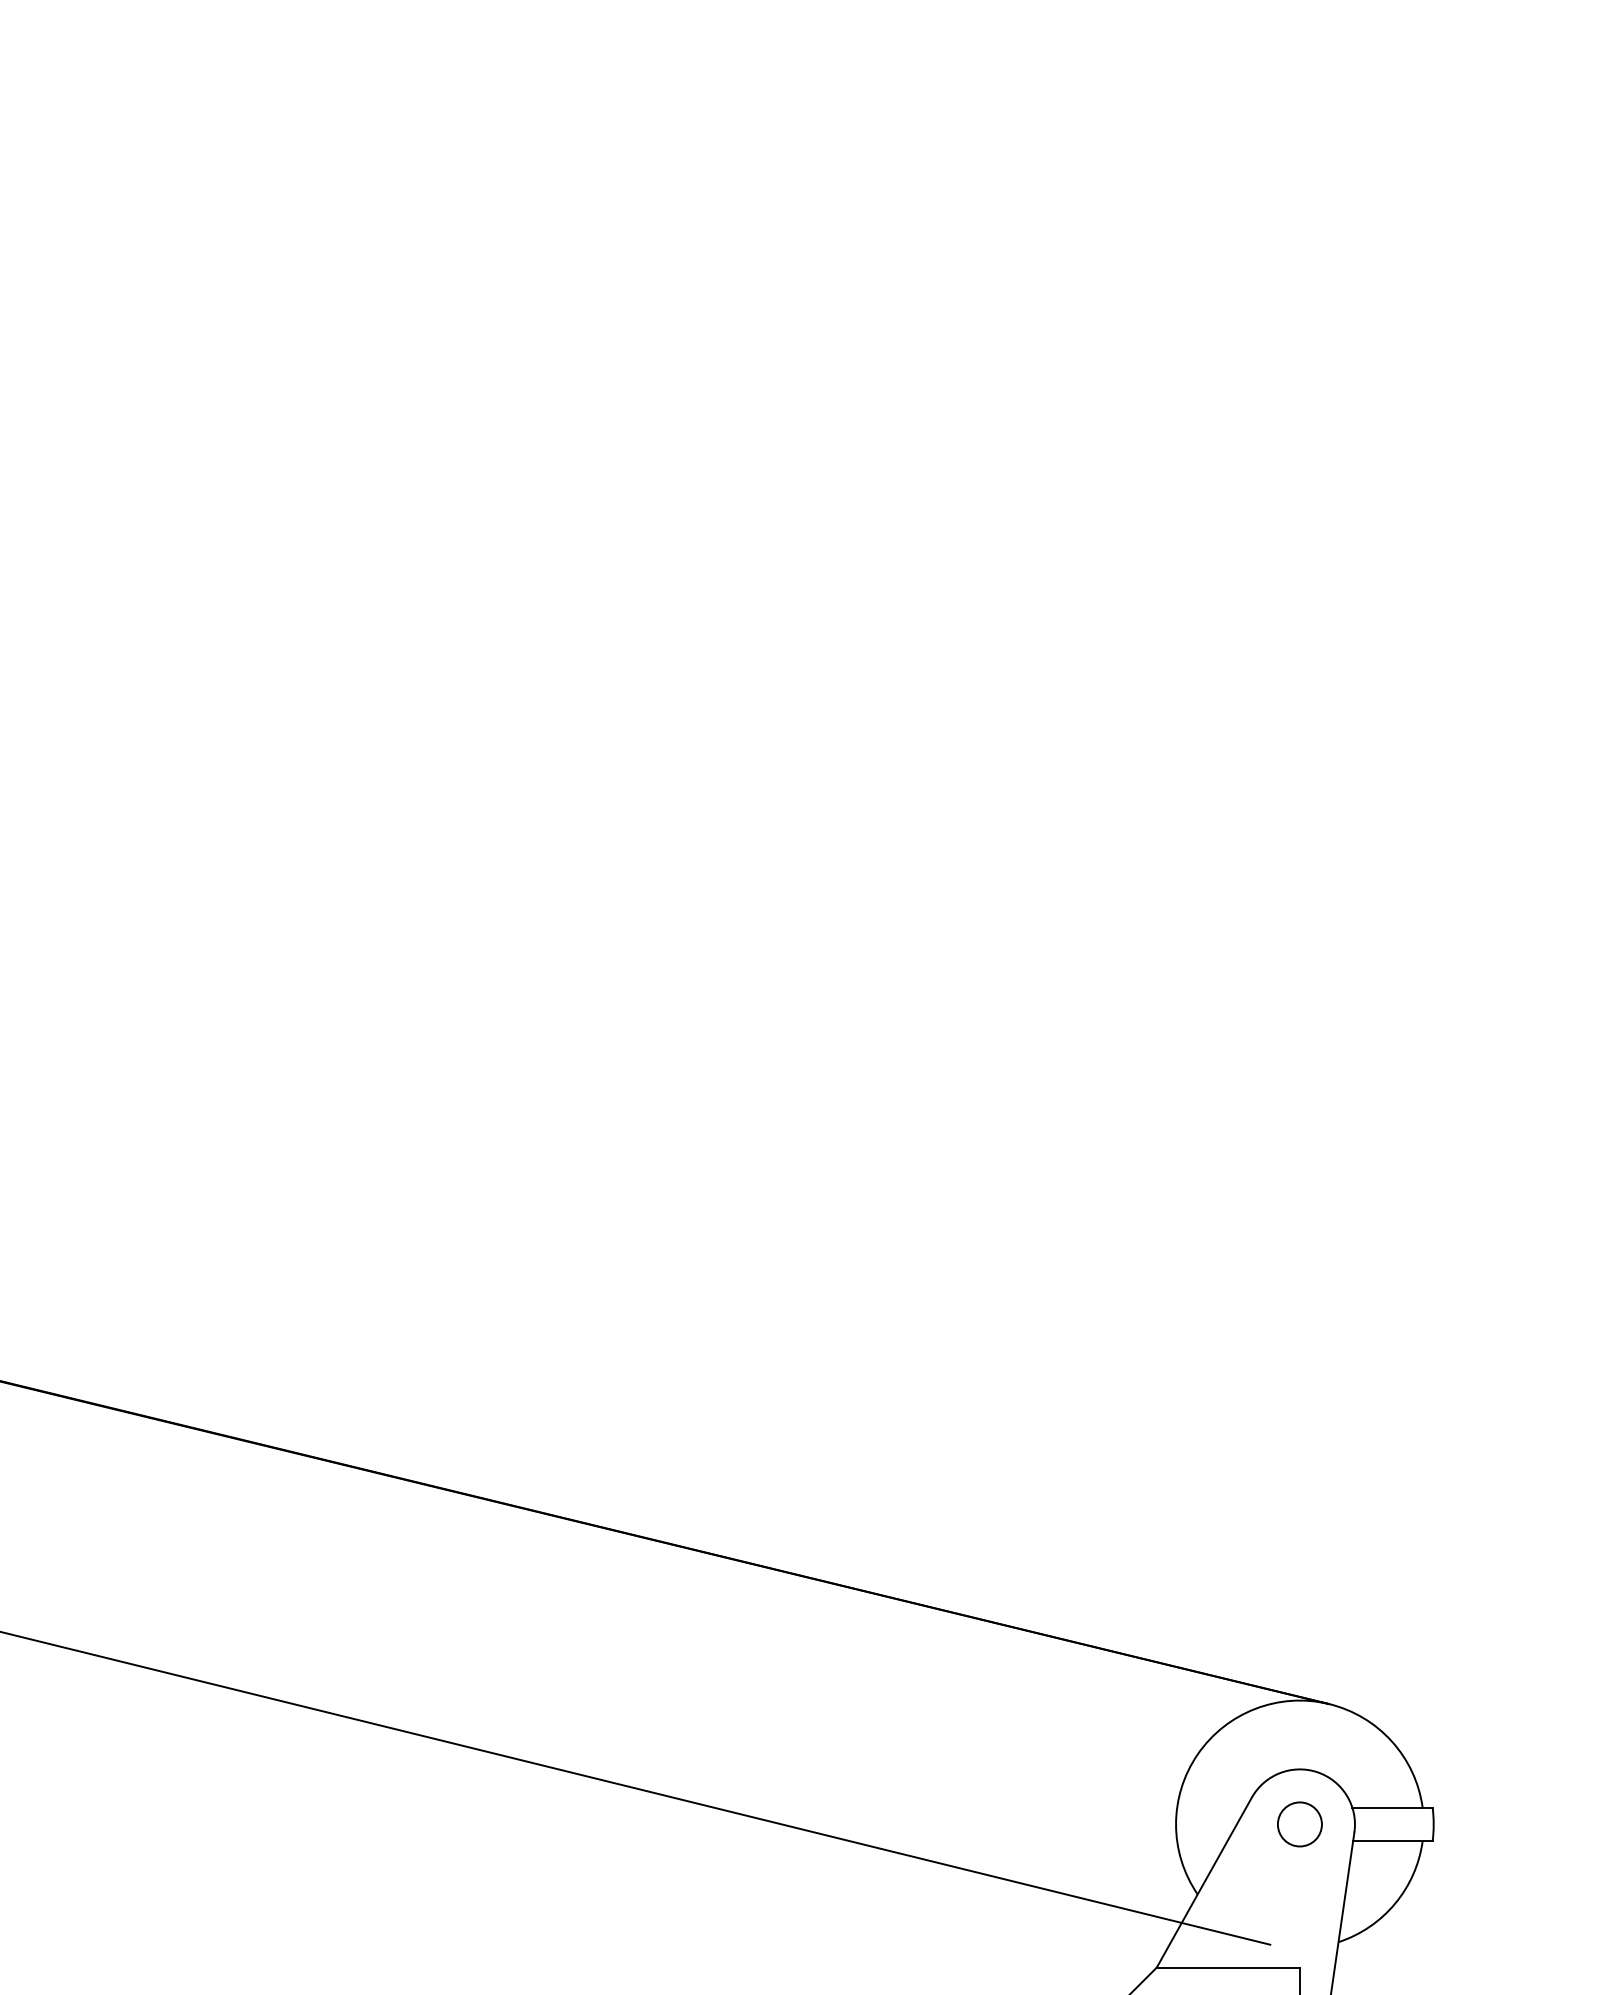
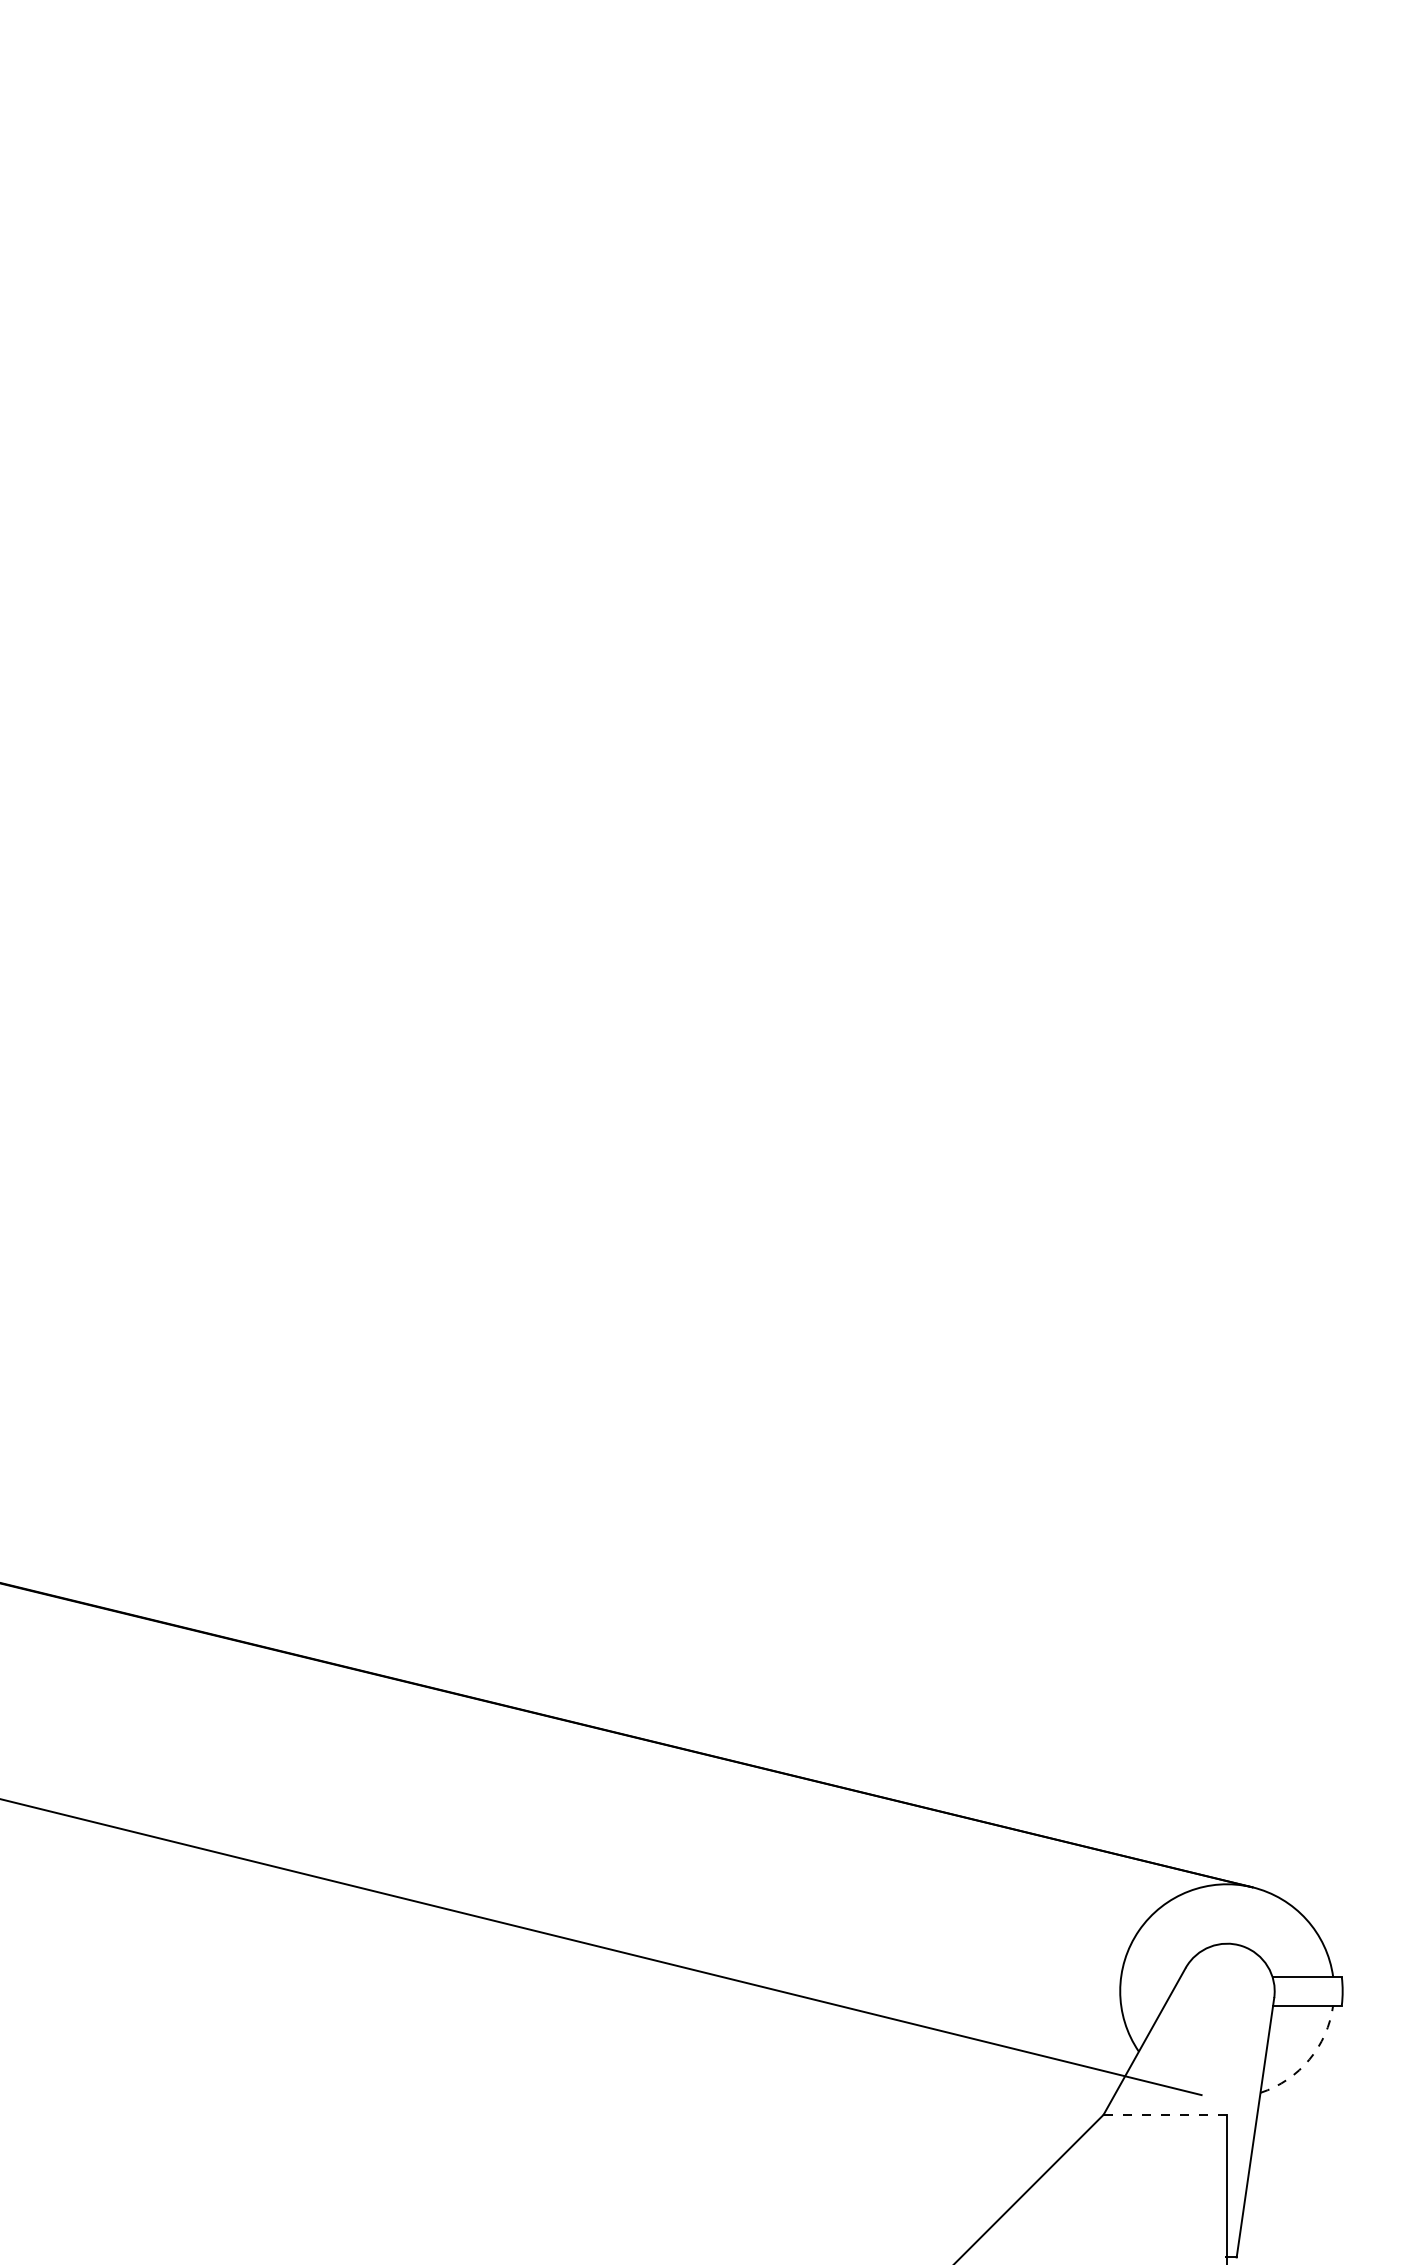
circle: (1300, 1824) -> (1227, 1991), removed
arc: (1395, 1903) -> (1309, 2059), solid -> dashed
line: (1228, 1967) -> (1165, 2114), solid -> dashed

